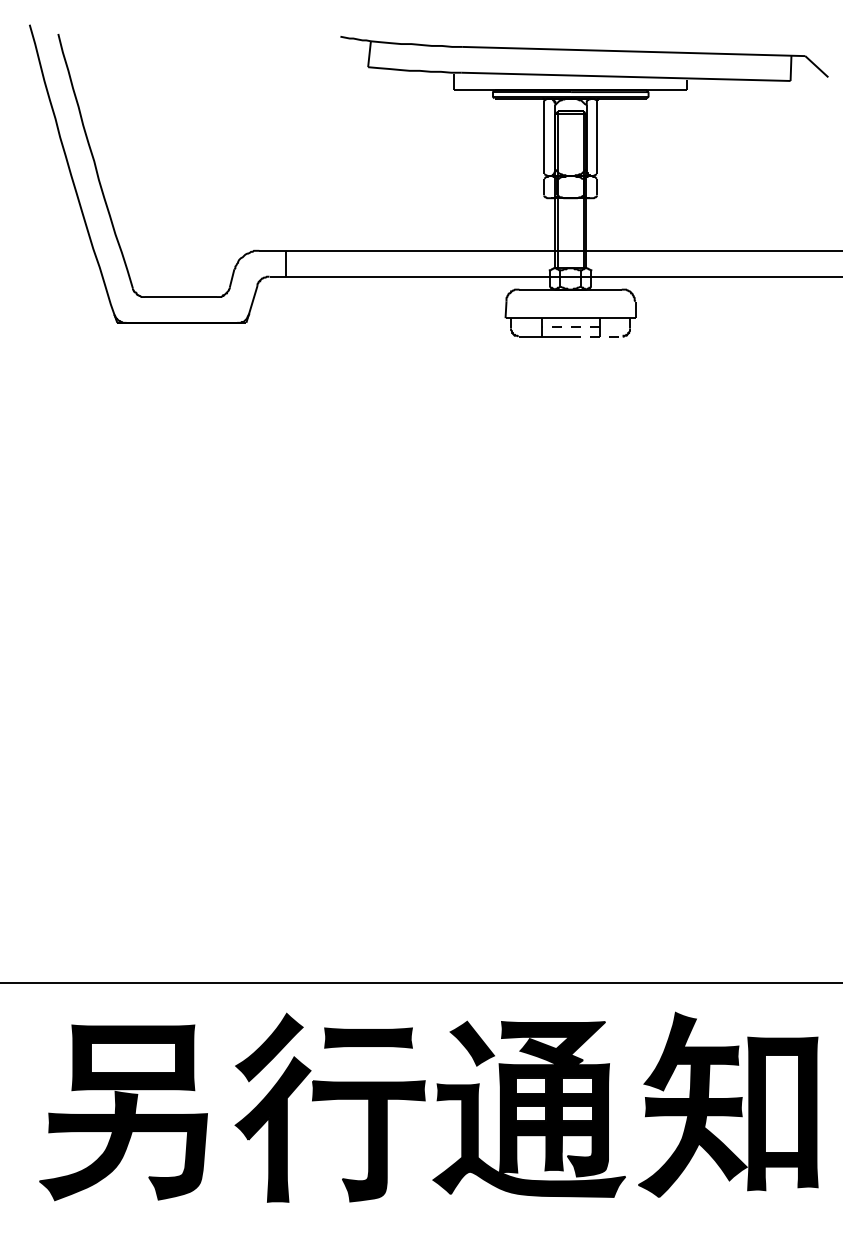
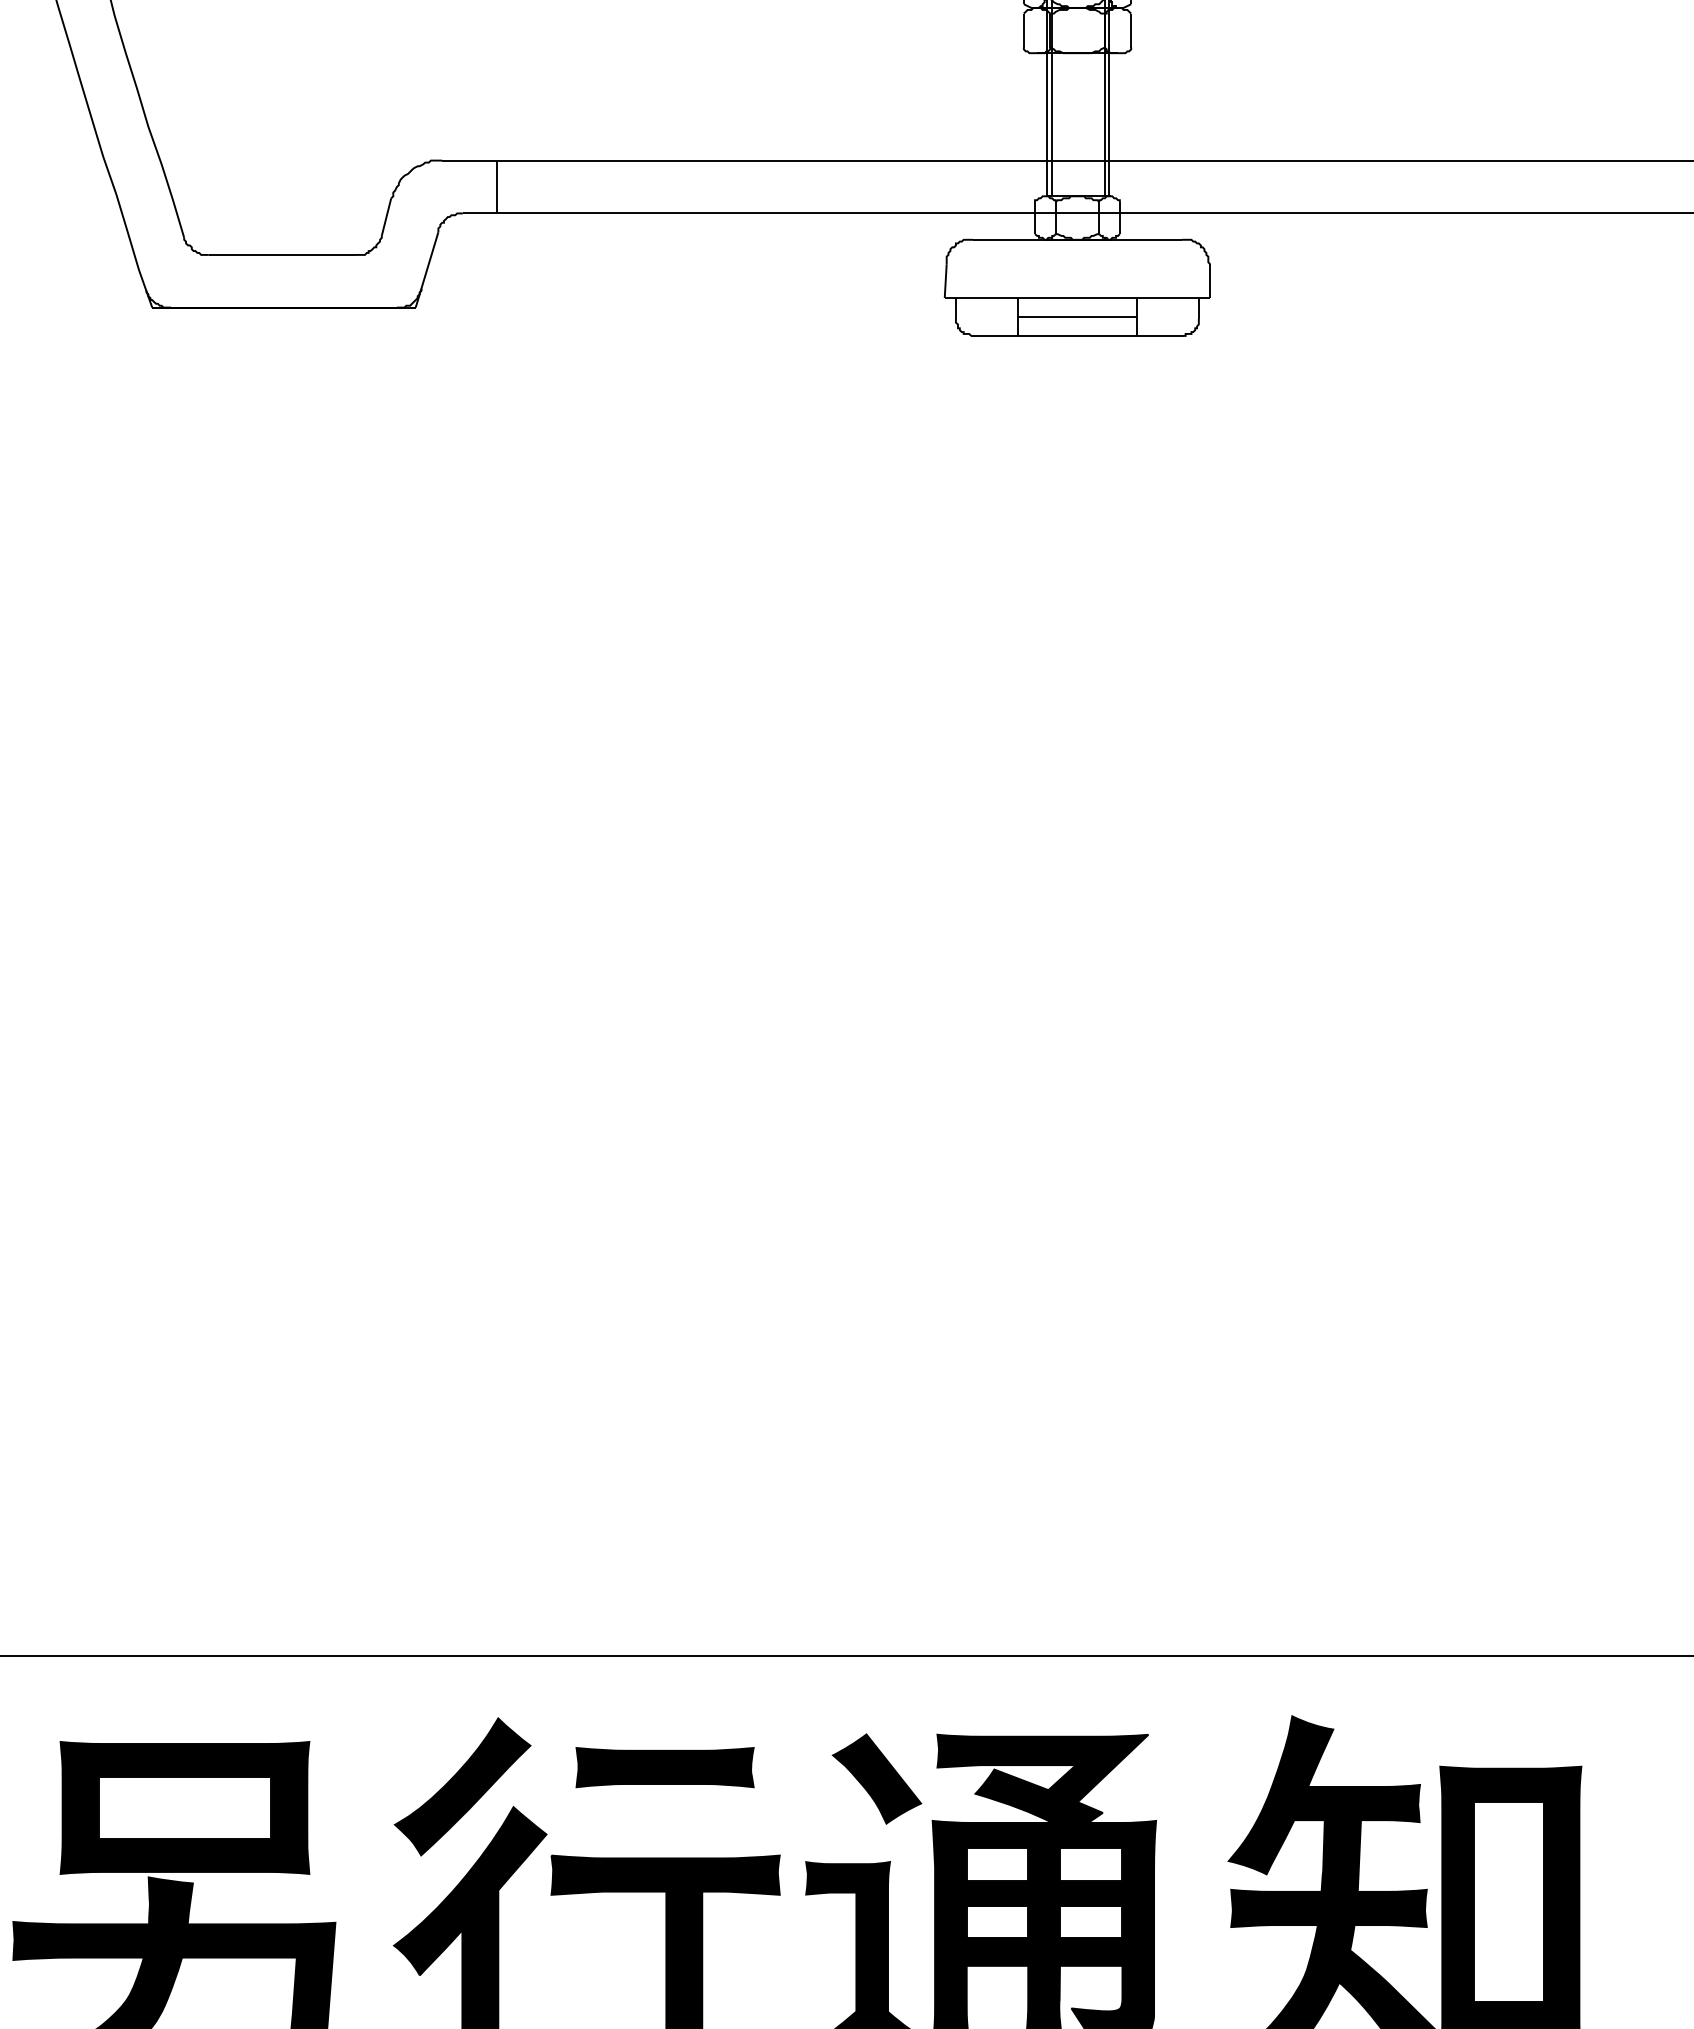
line: (570, 327) -> (1077, 317), dashed -> solid
line: (596, 336) -> (1130, 335), dashed -> solid

